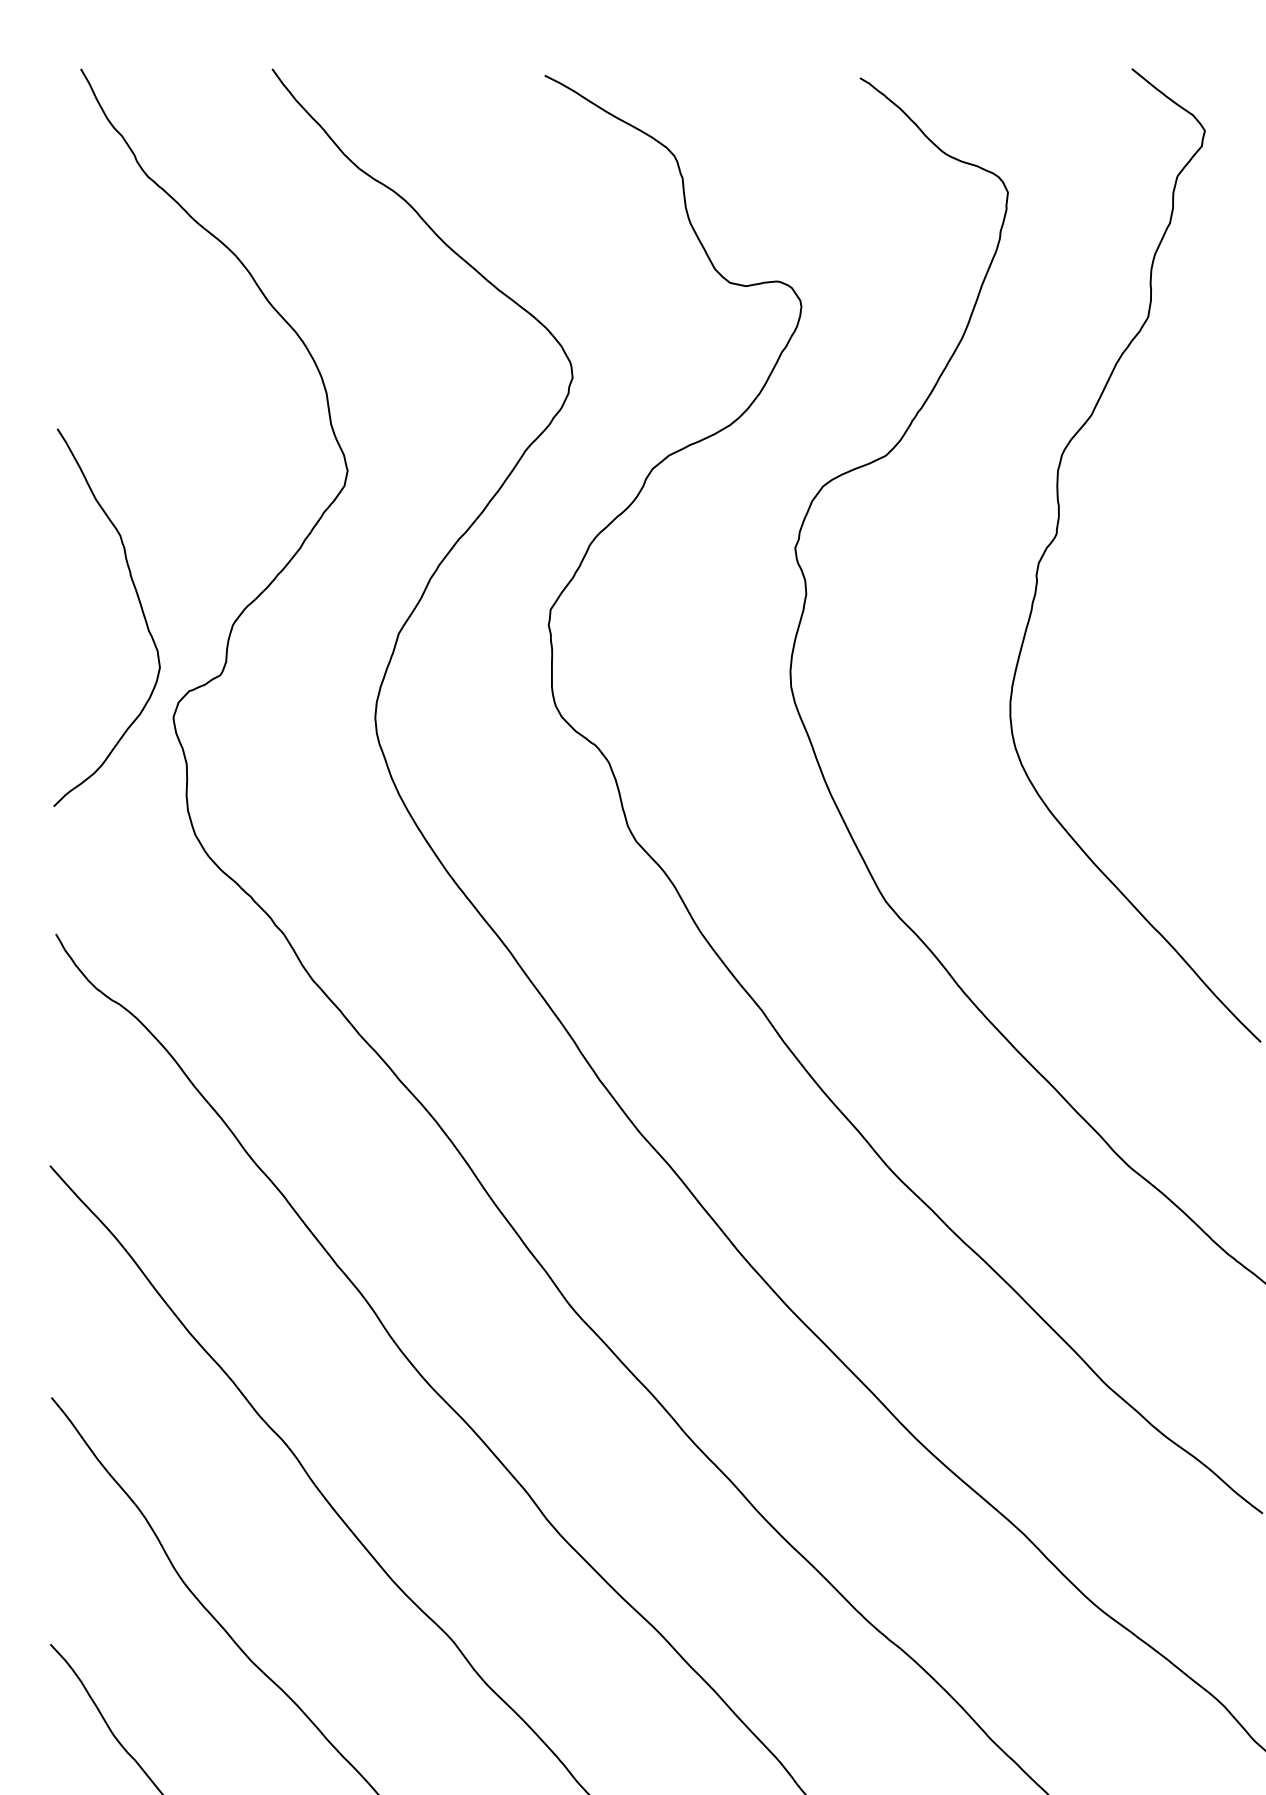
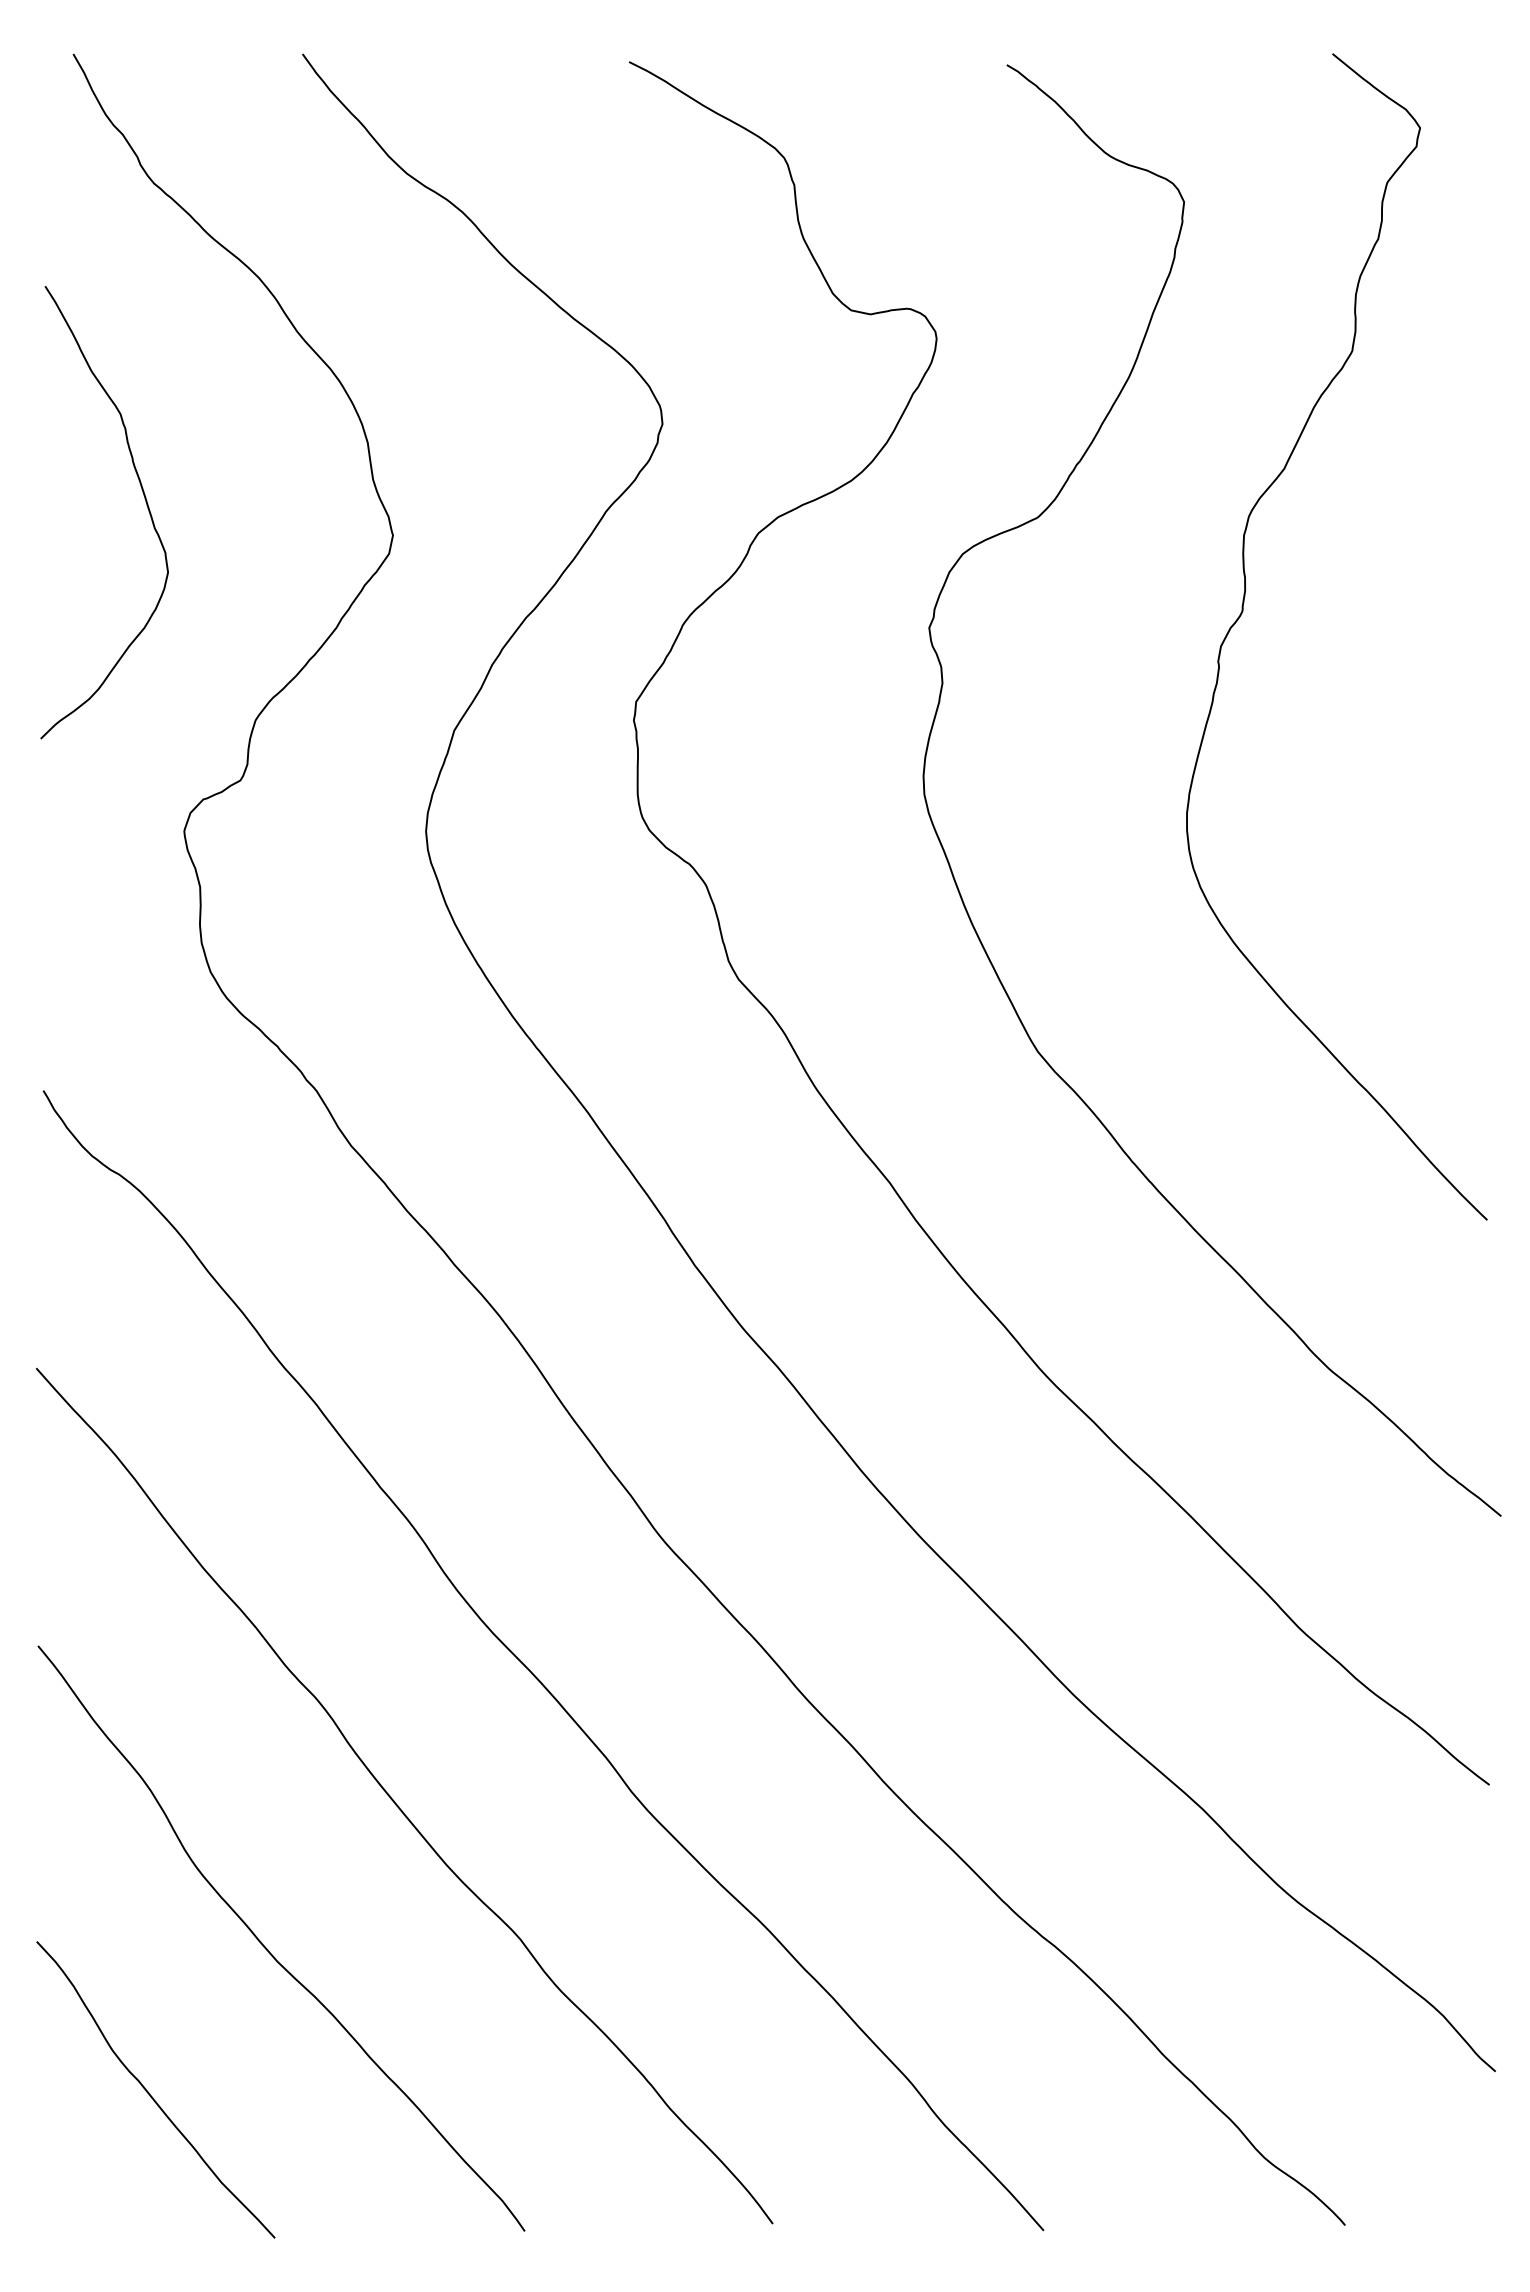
curve: (141, 609) -> (145, 502), moved

